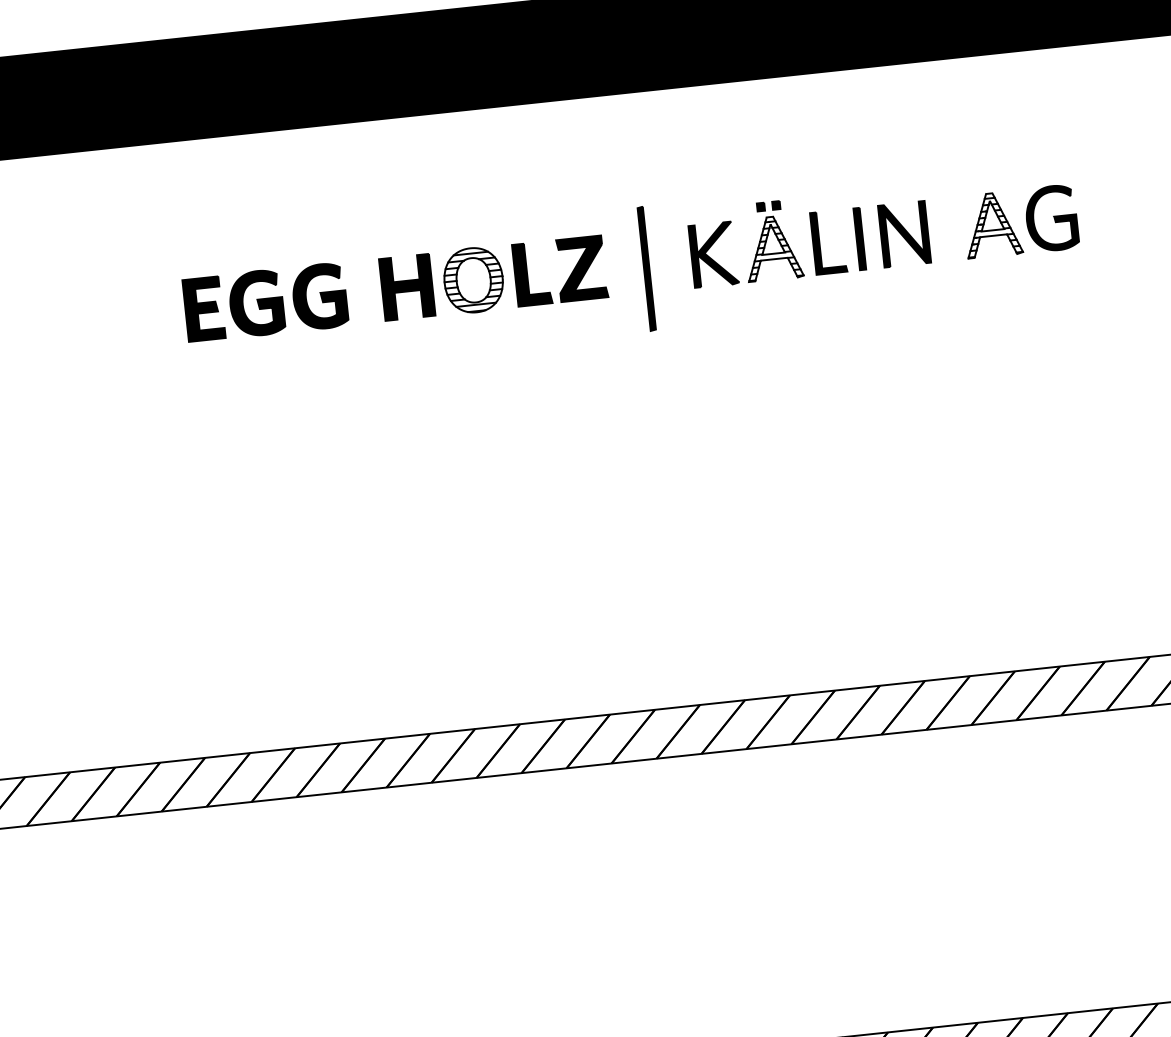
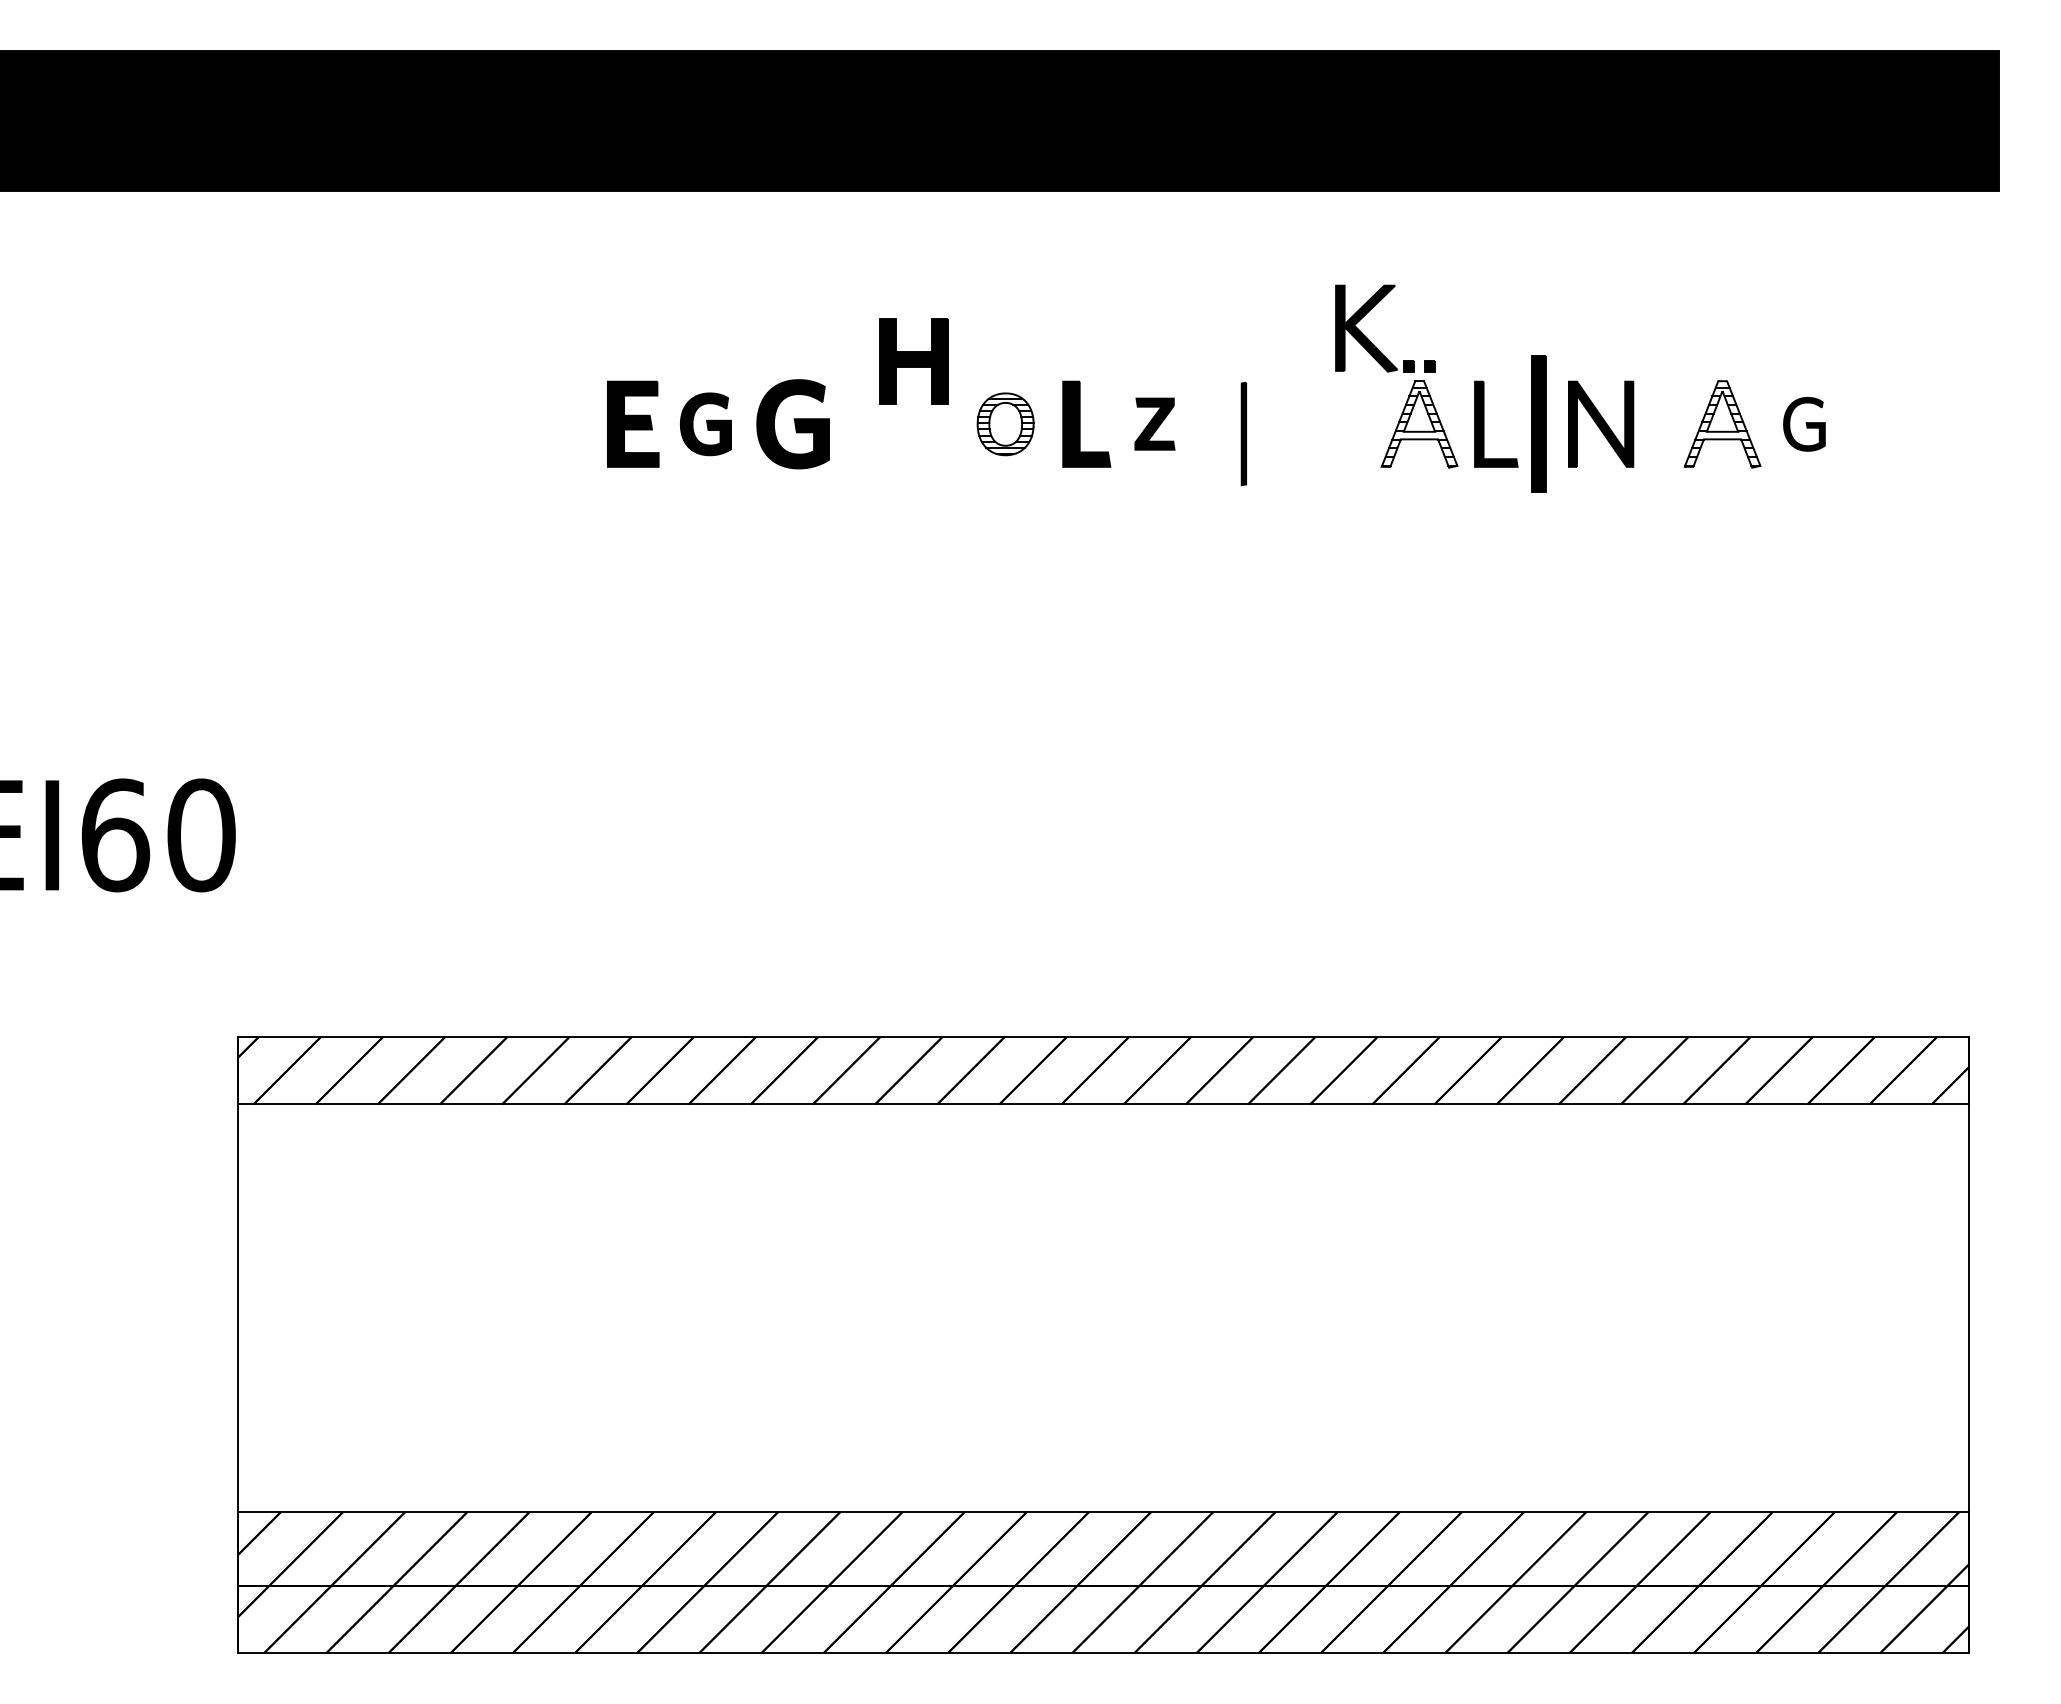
part: (1051, 218) -> (1804, 424), size x0.6
part: (859, 239) -> (1539, 424), size x1.6
part: (713, 254) -> (1366, 328), moved
part: (581, 268) -> (1154, 423), size x0.6
part: (646, 268) -> (1243, 433), size x0.6
part: (473, 280) -> (1005, 424), size x0.7
part: (406, 287) -> (913, 361), moved
part: (256, 303) -> (705, 424), size x0.7

